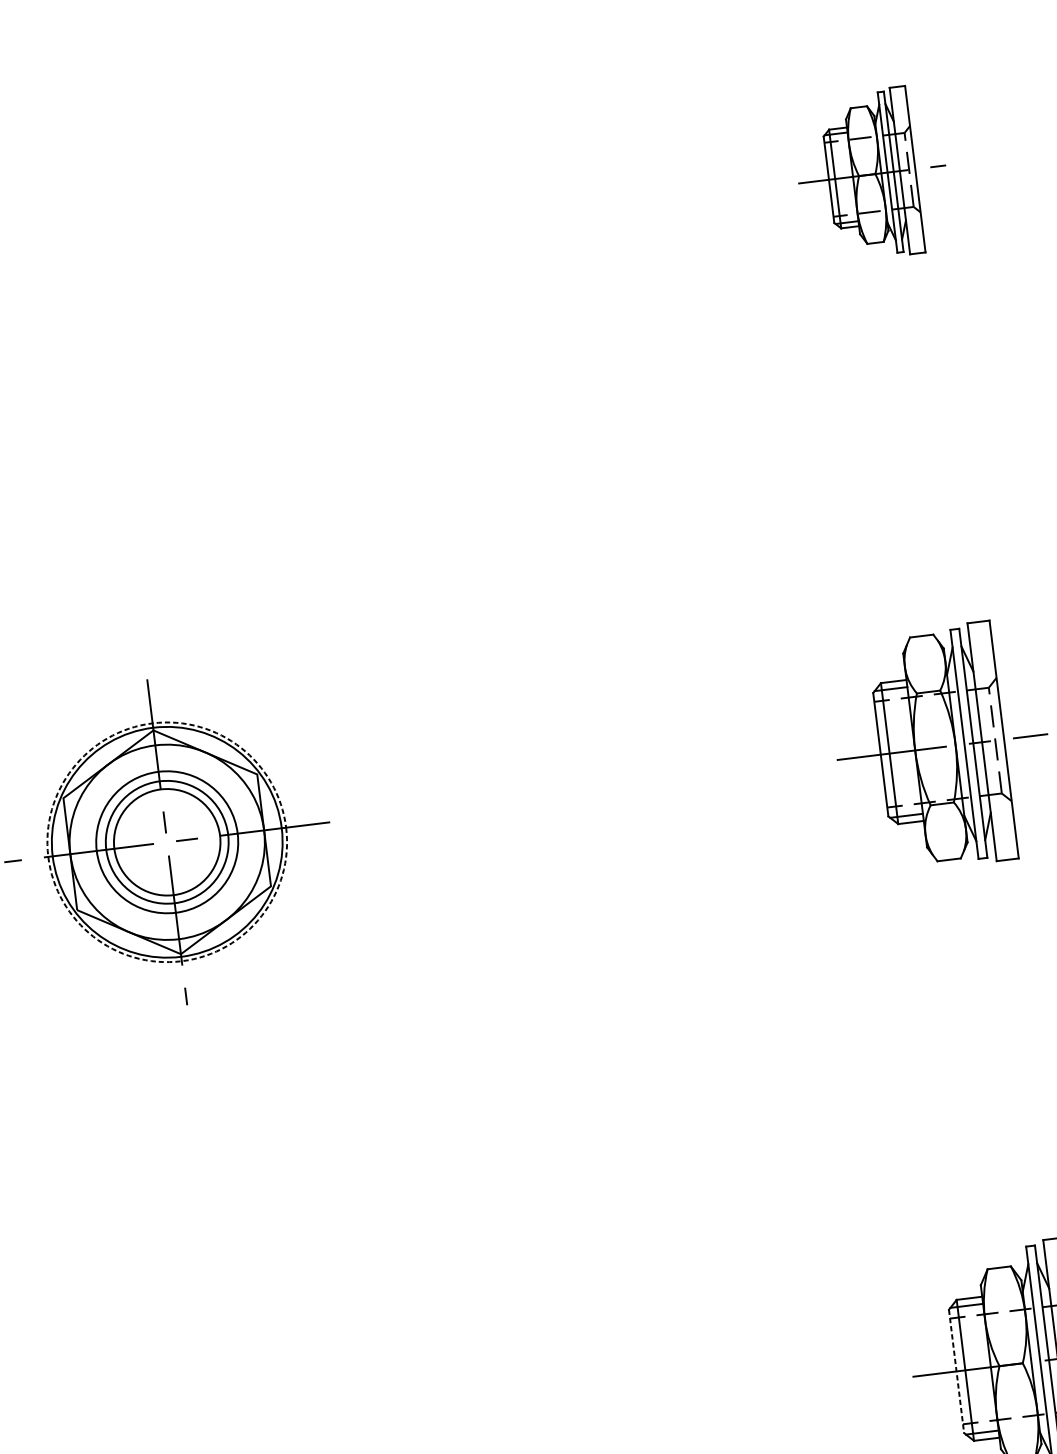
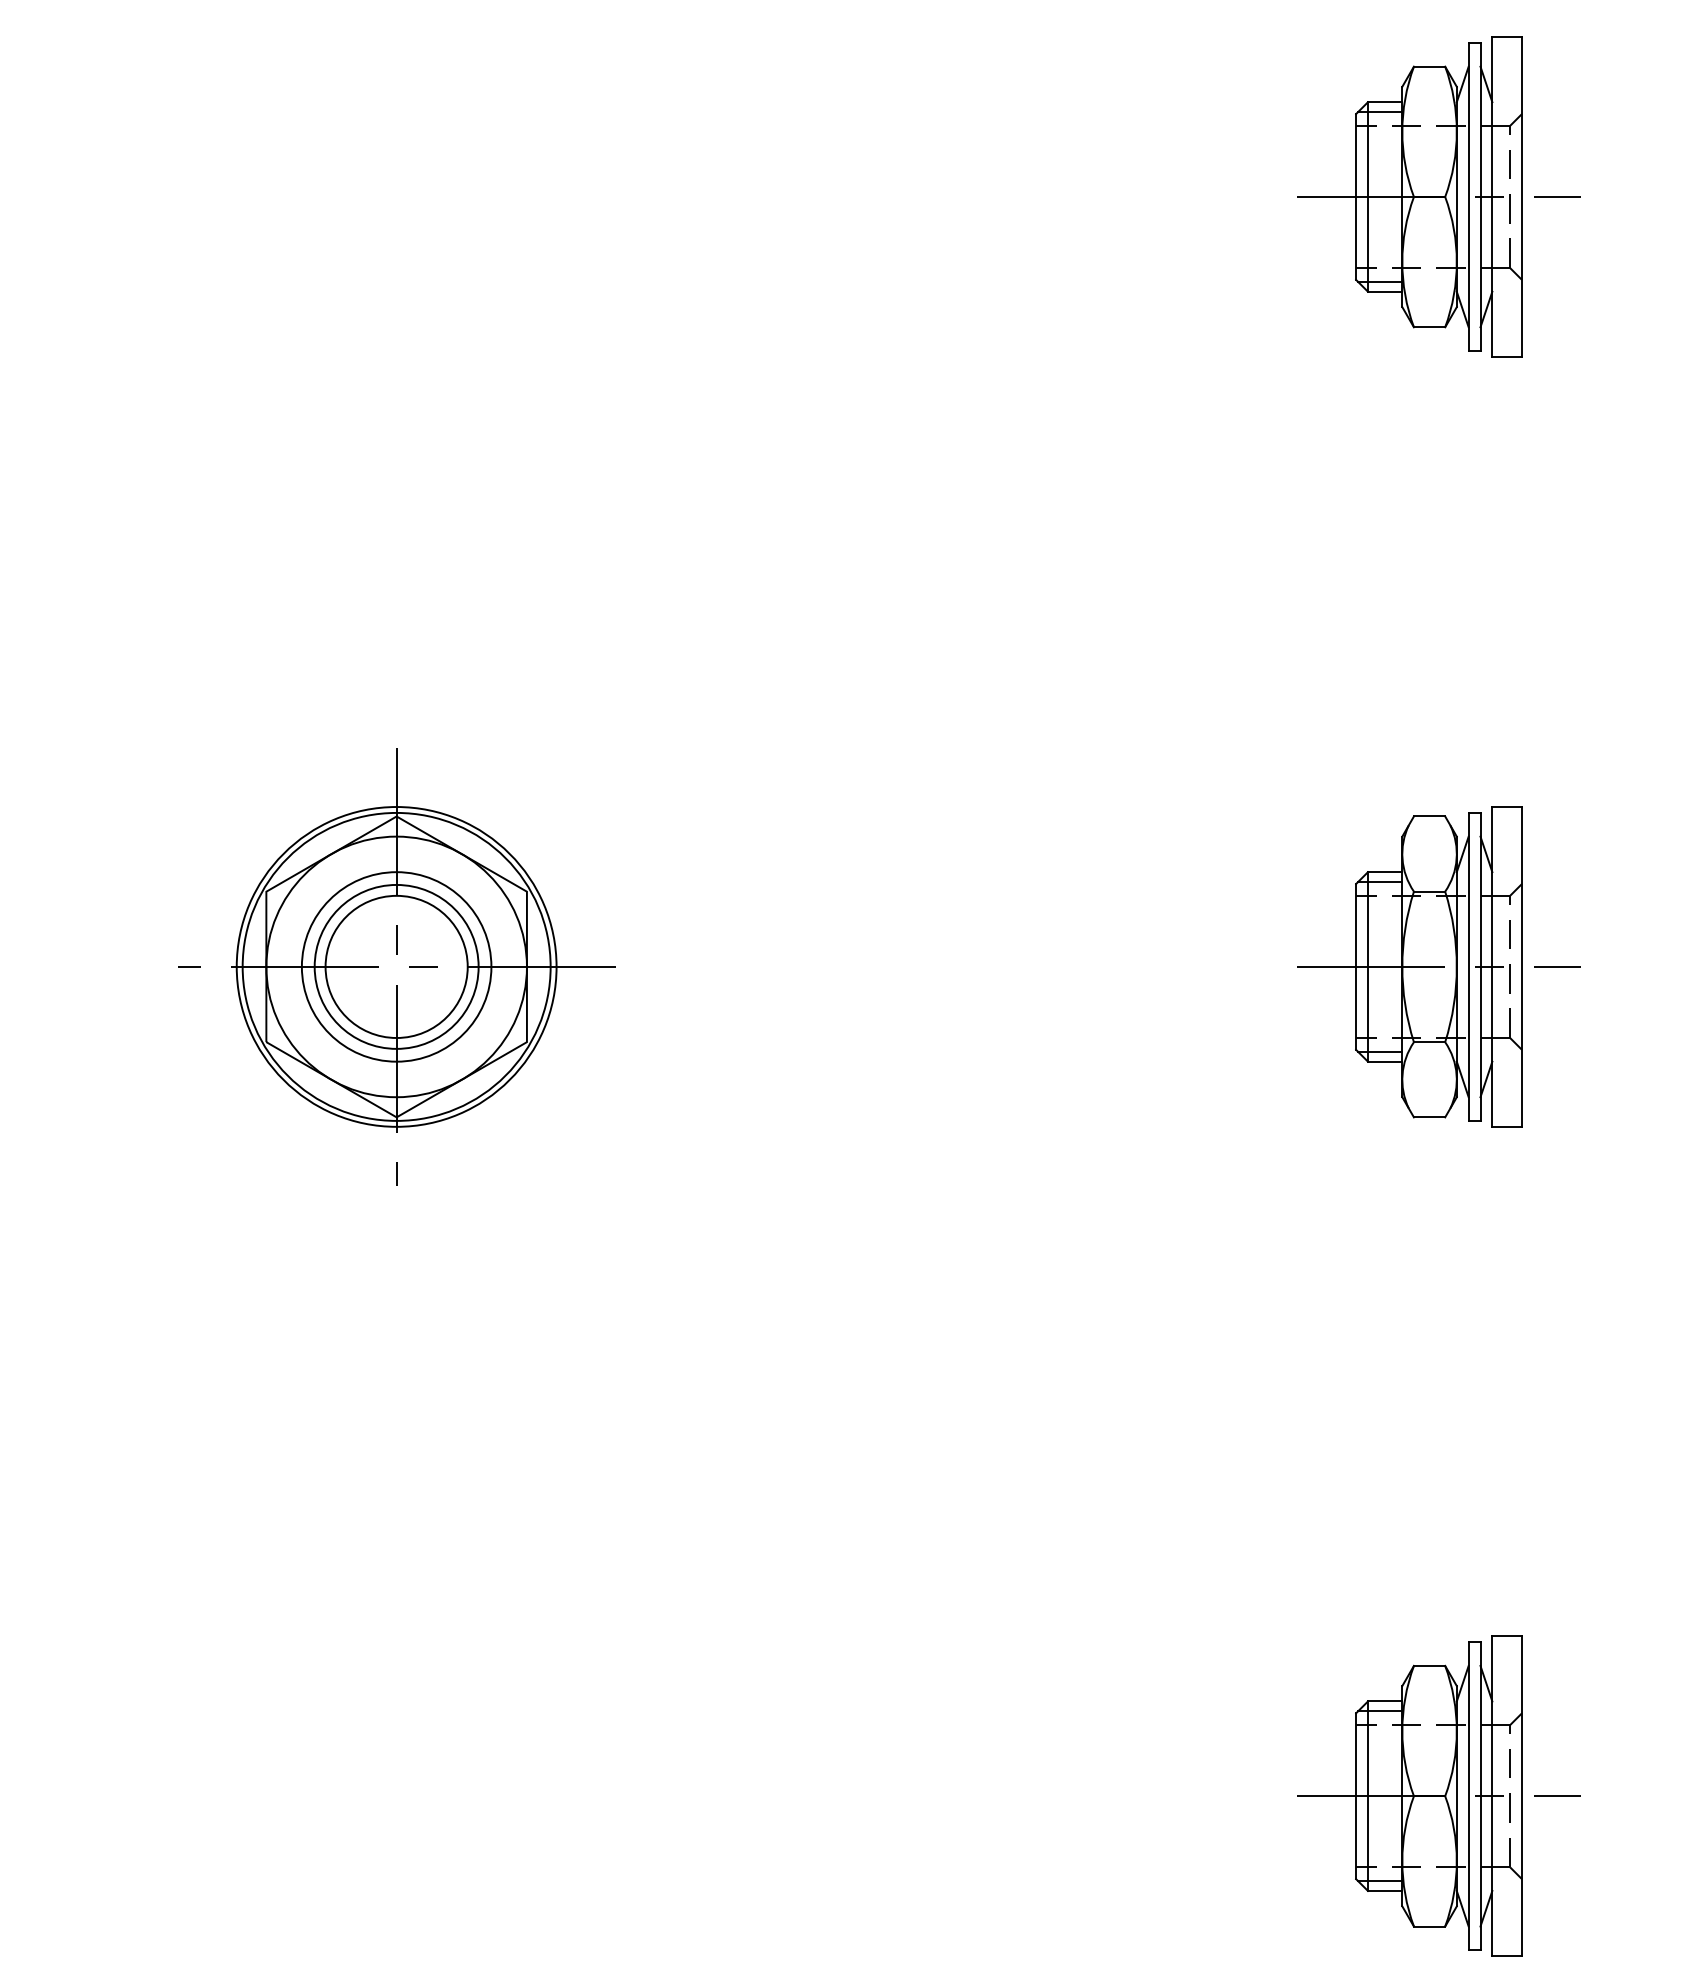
part: (871, 174) -> (1438, 196), size x1.43
circle: (167, 842) -> (396, 966), dashed -> solid
line: (956, 1371) -> (1356, 1796), dashed -> solid

